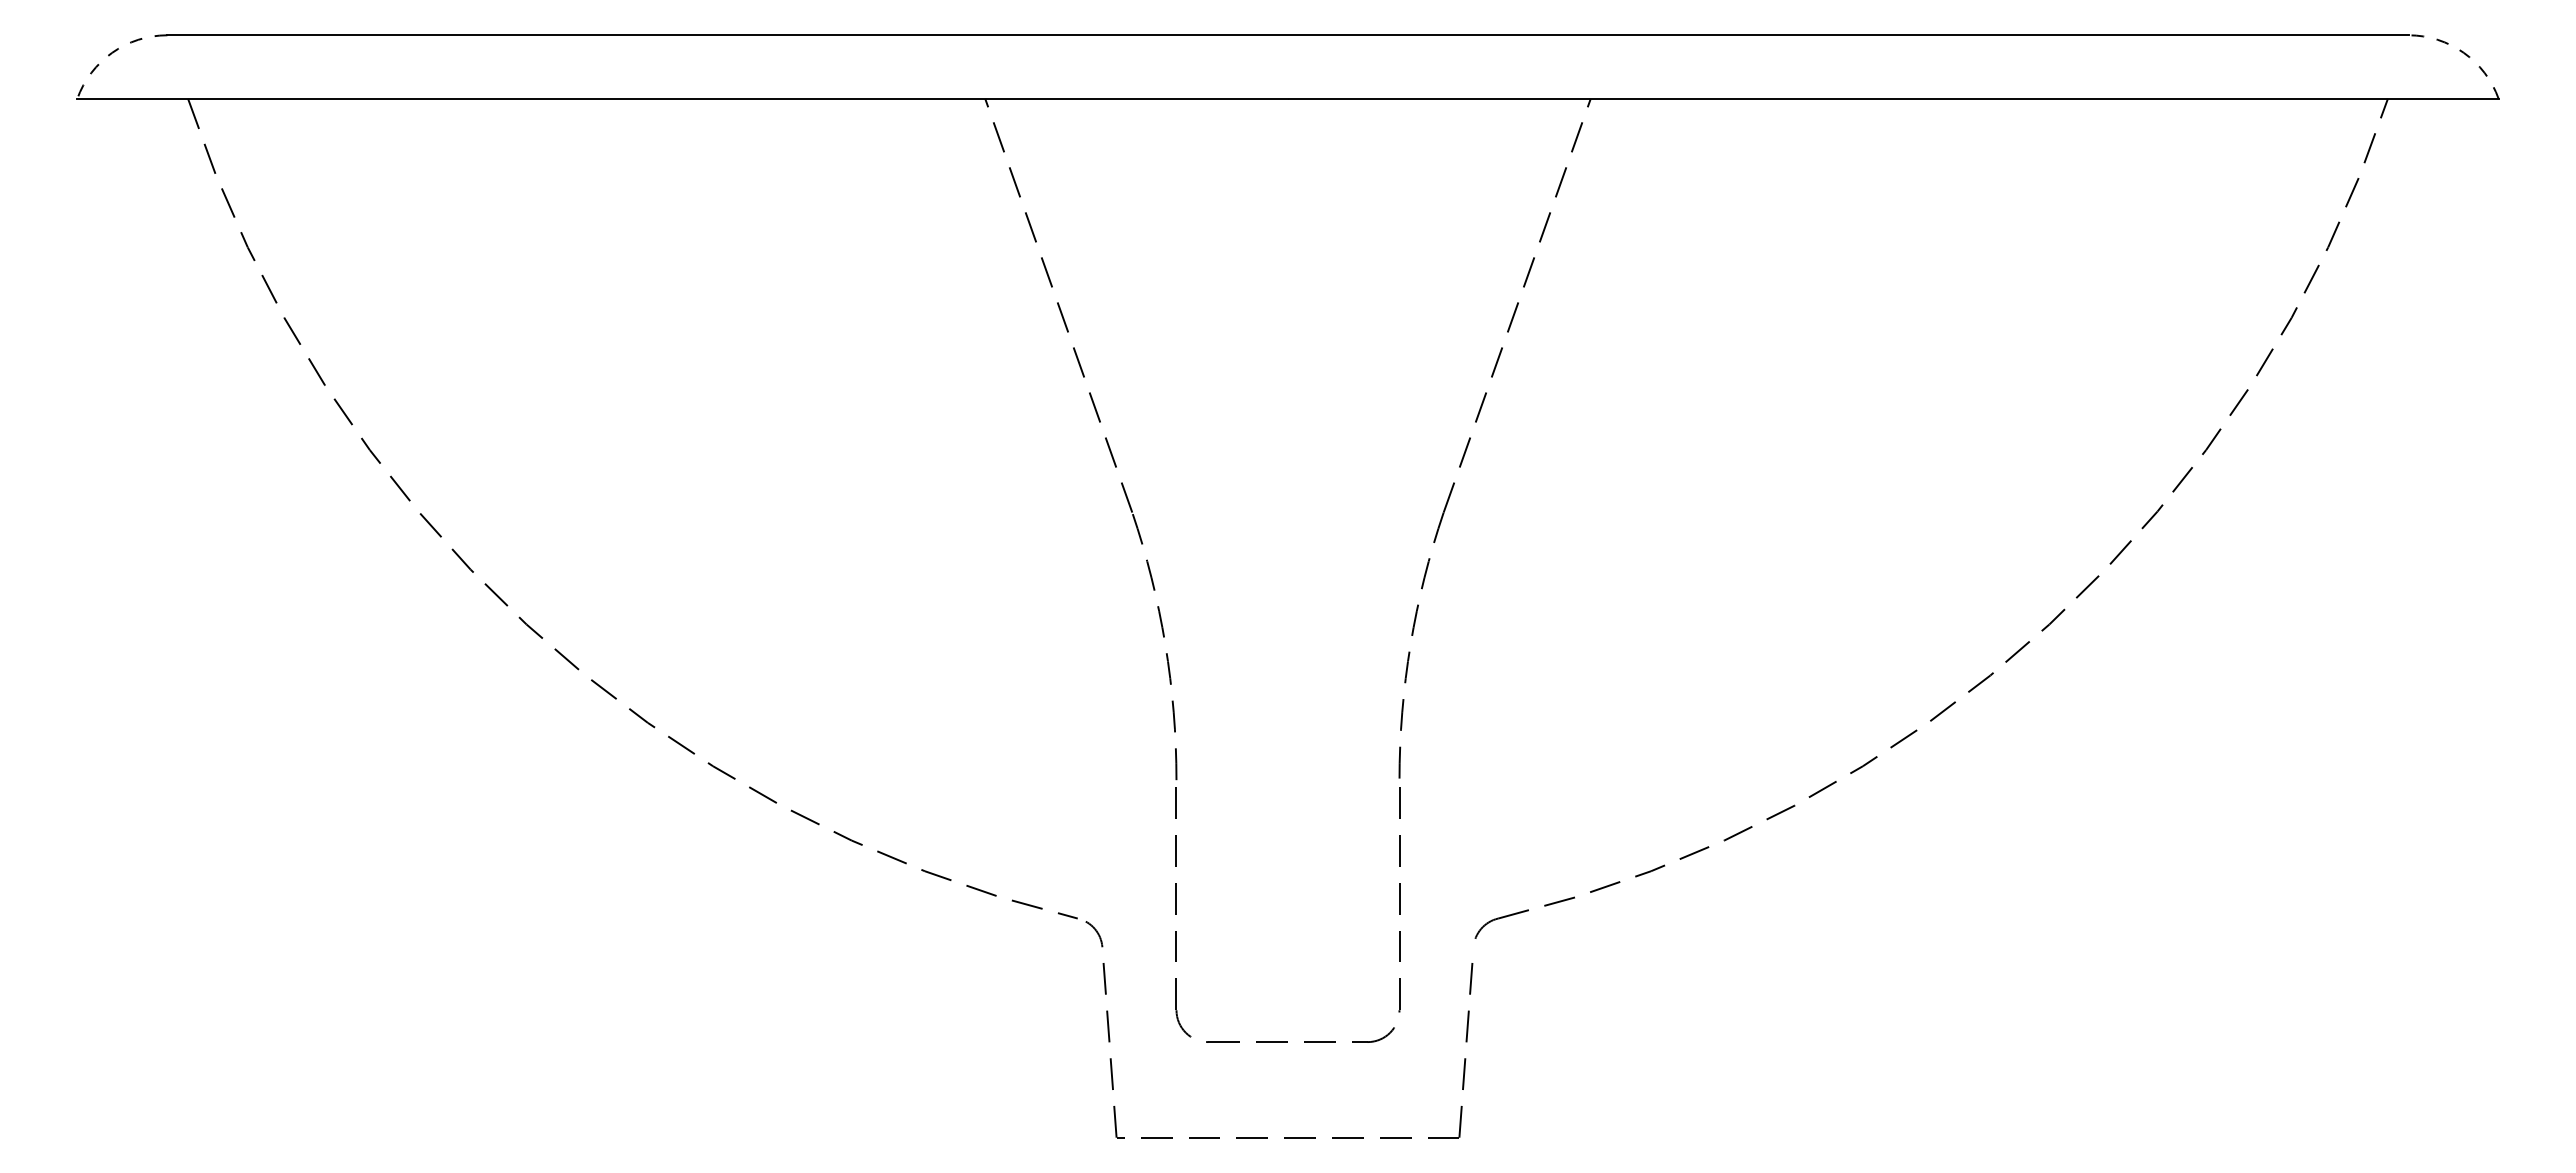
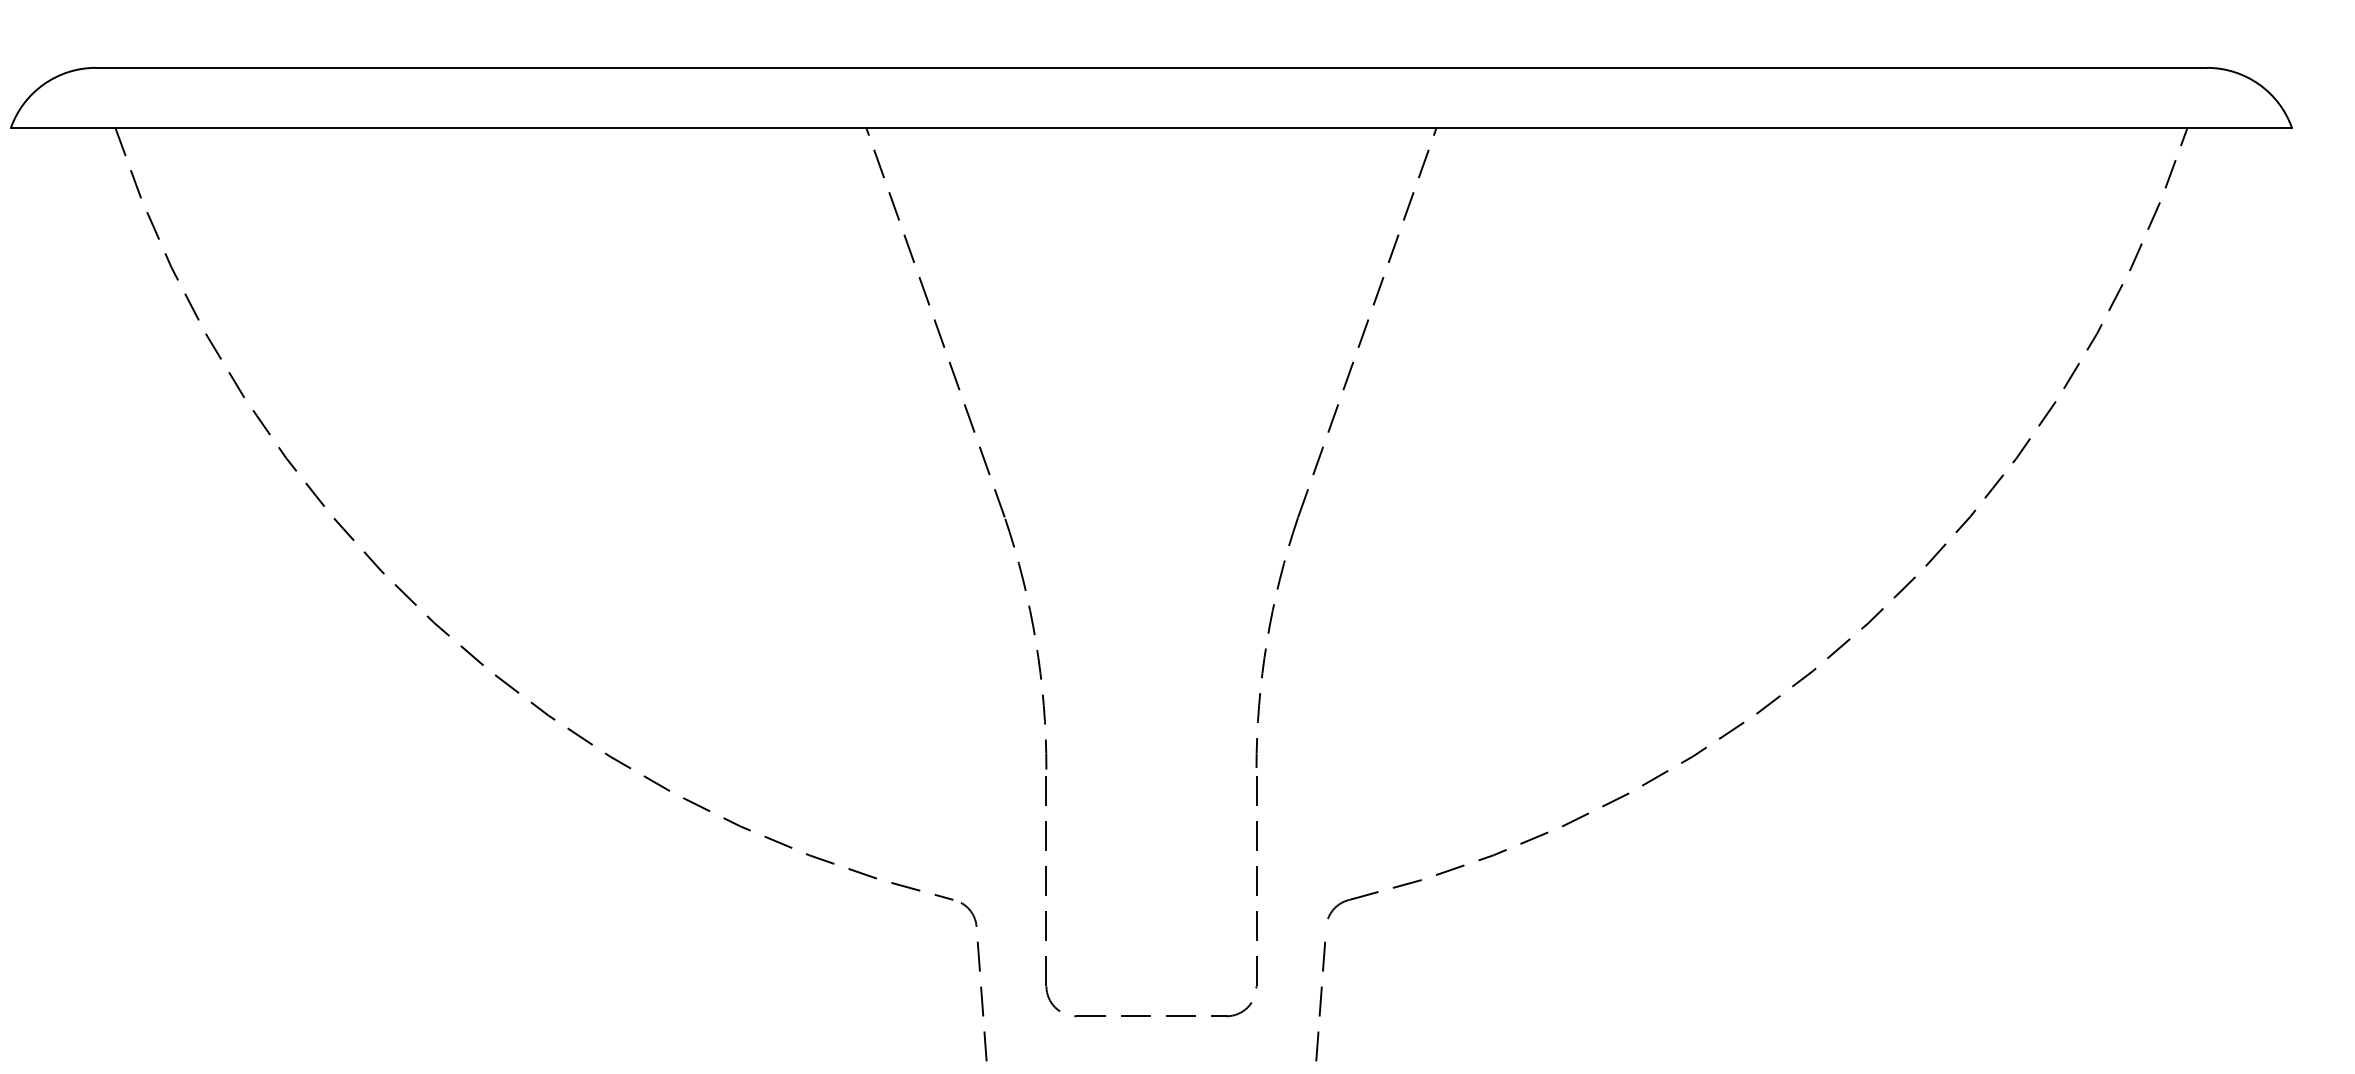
arc: (112, 52) -> (44, 84), dashed -> solid
arc: (2463, 52) -> (2258, 84), dashed -> solid

